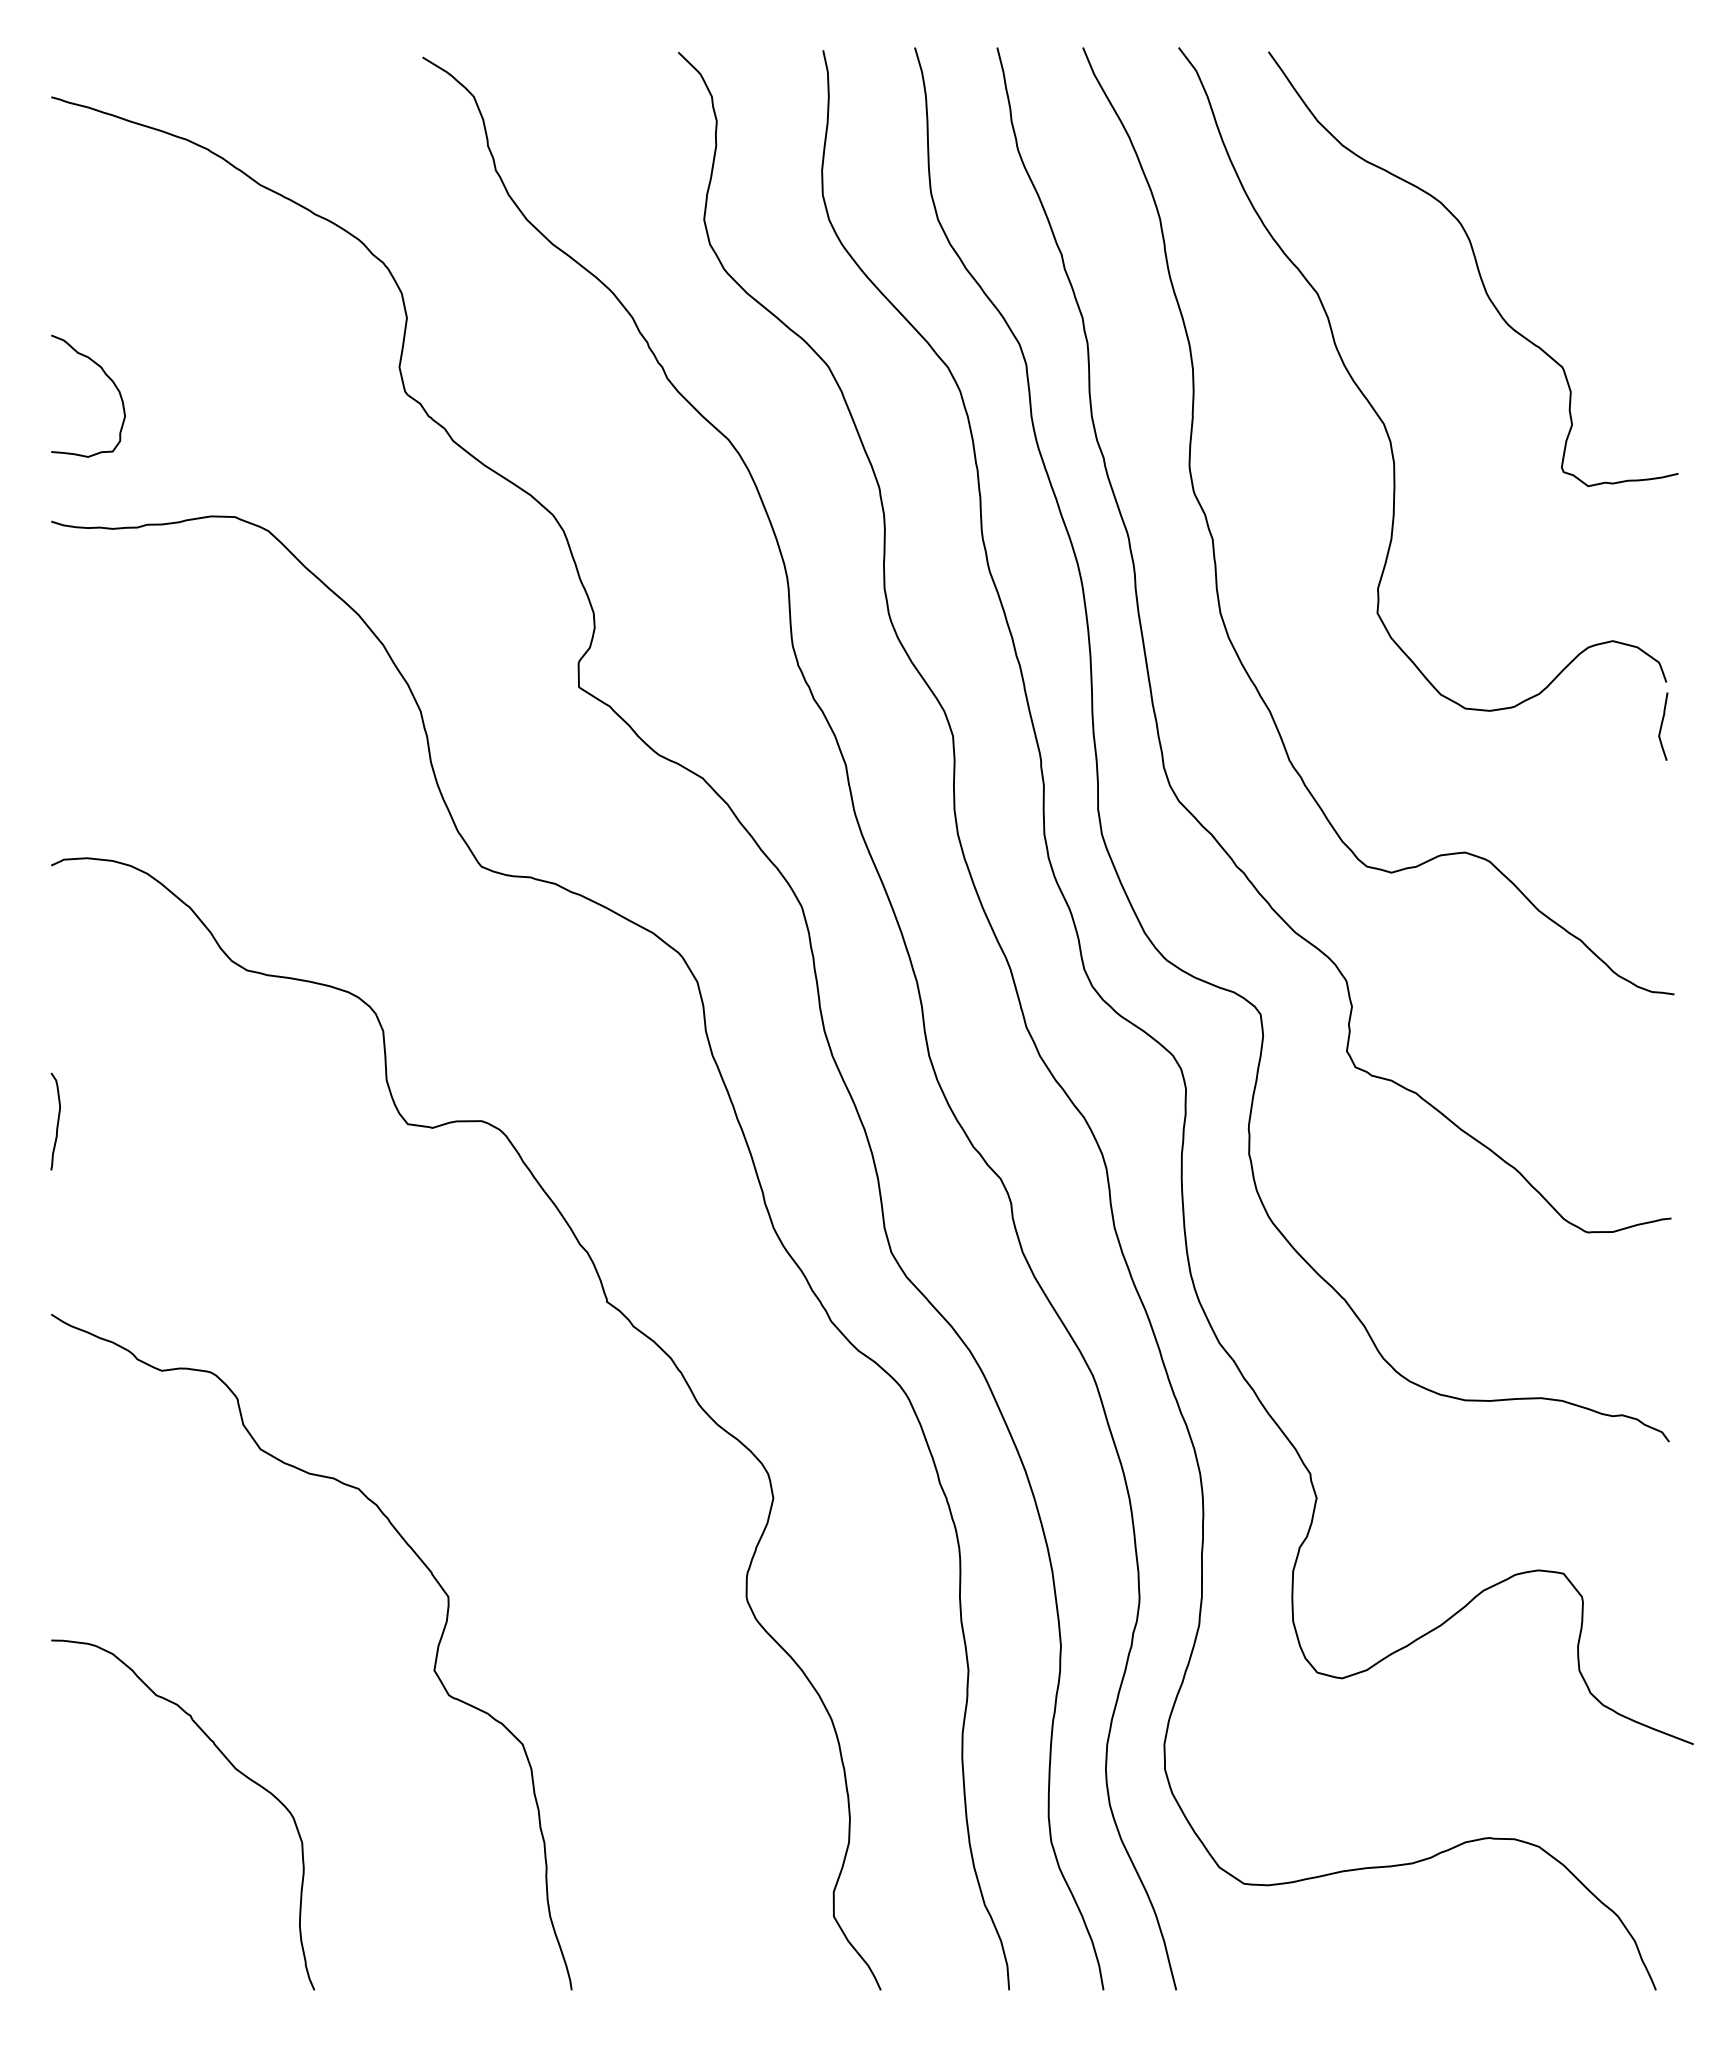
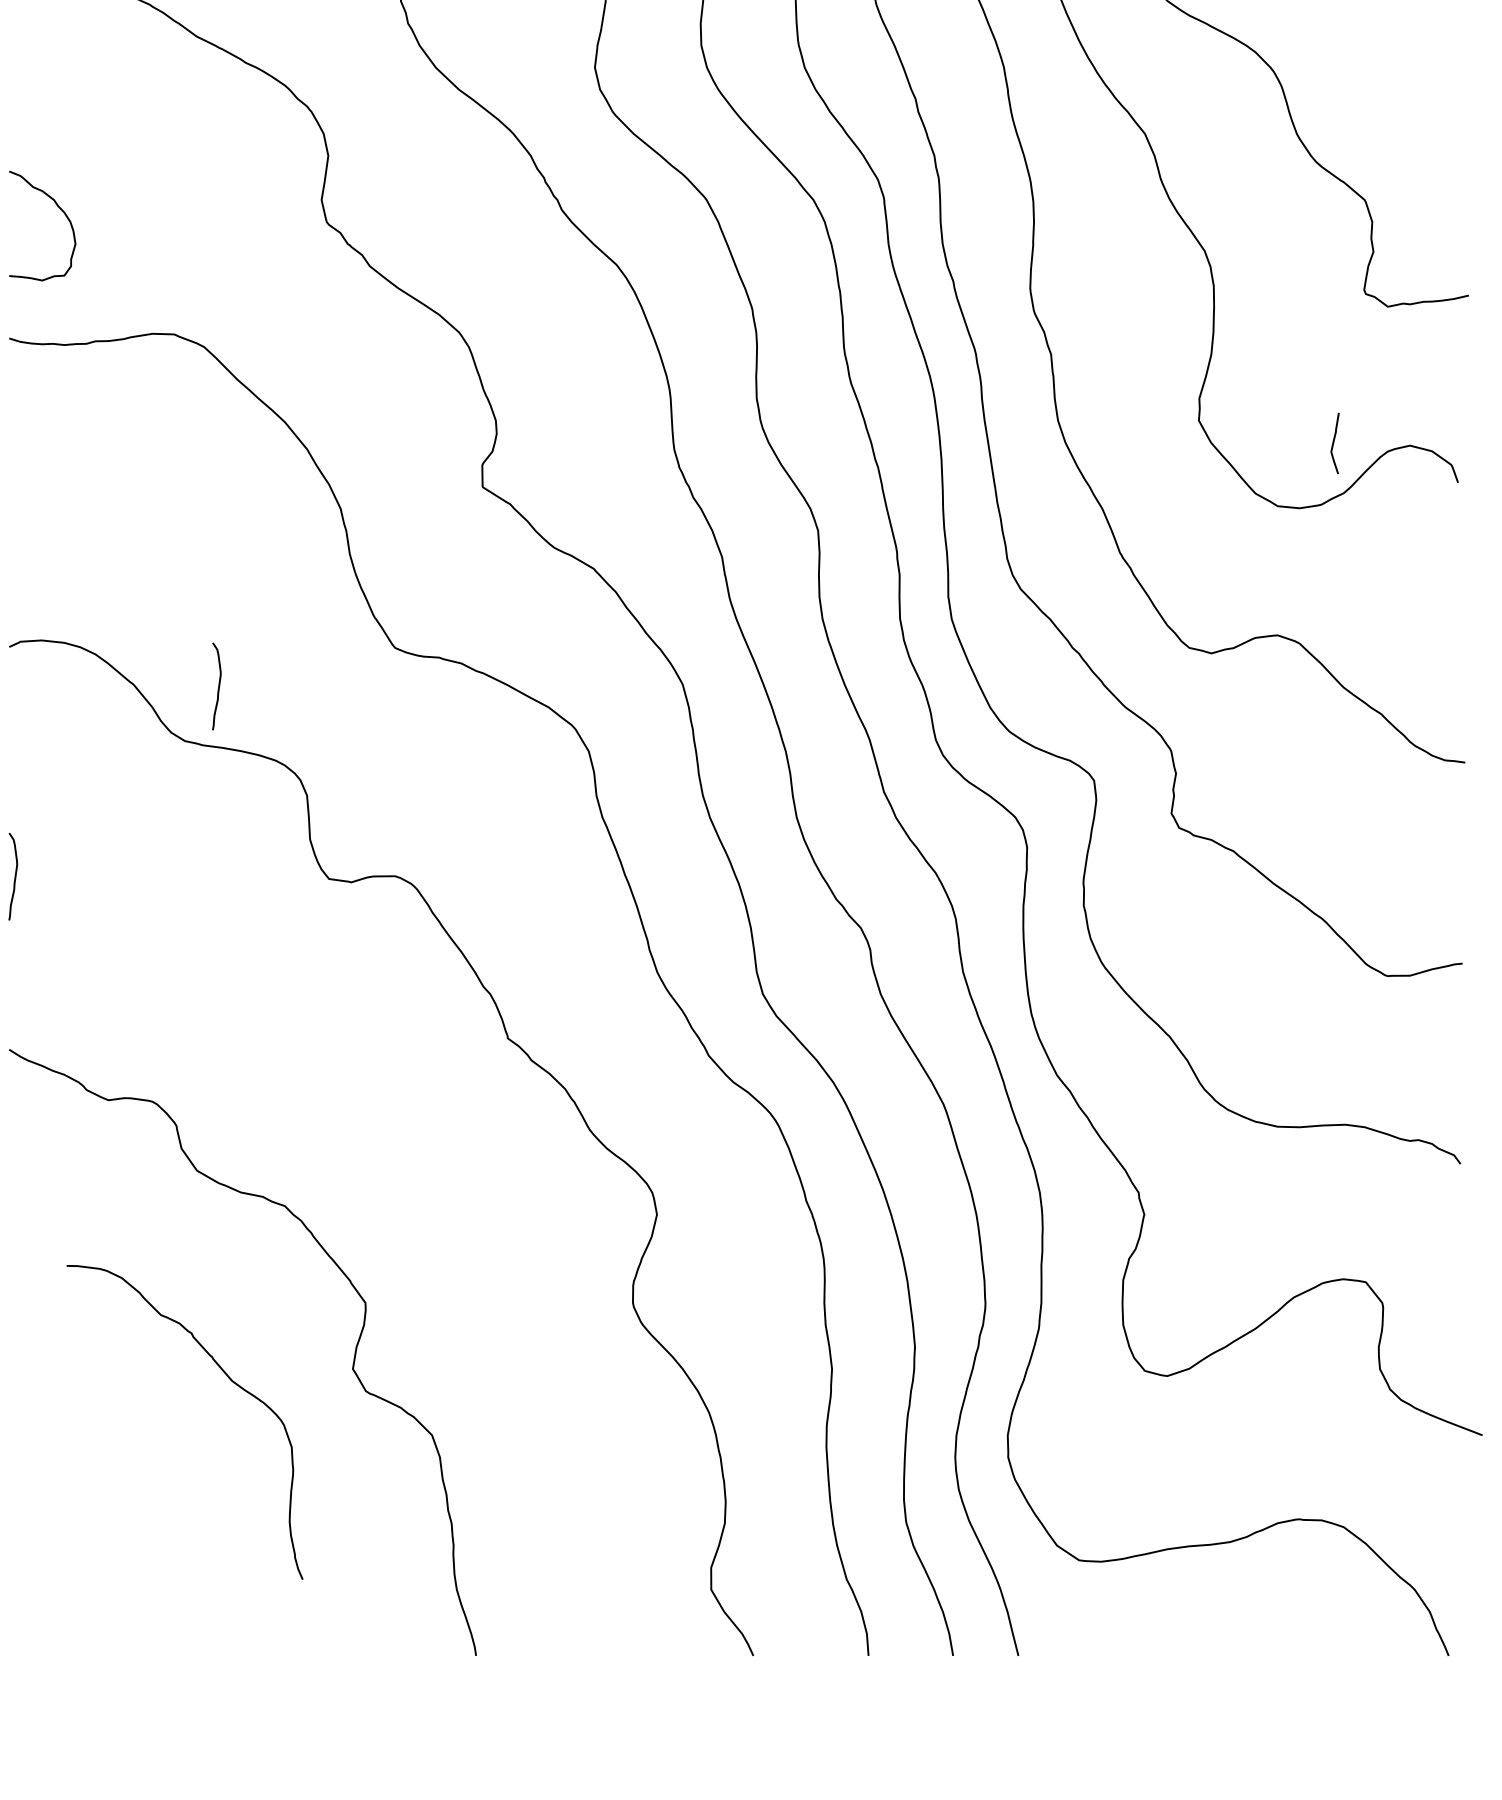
curve: (1662, 726) -> (1334, 443), moved
curve: (284, 909) -> (218, 686), added
curve: (231, 1765) -> (228, 1378), moved

